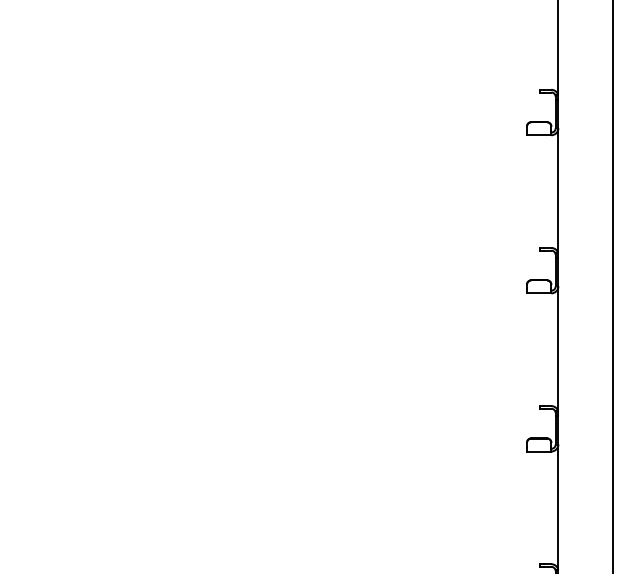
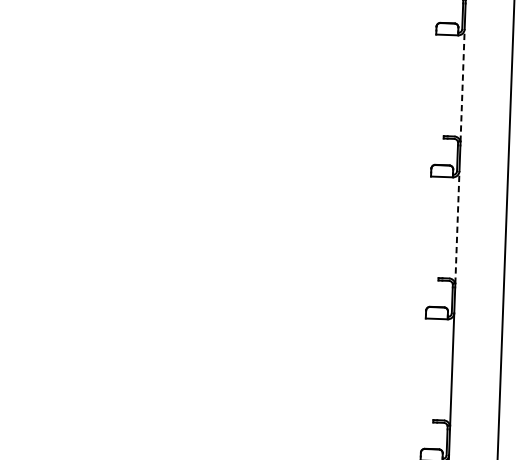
line: (558, 190) -> (462, 85), solid -> dashed
line: (558, 349) -> (457, 227), solid -> dashed

